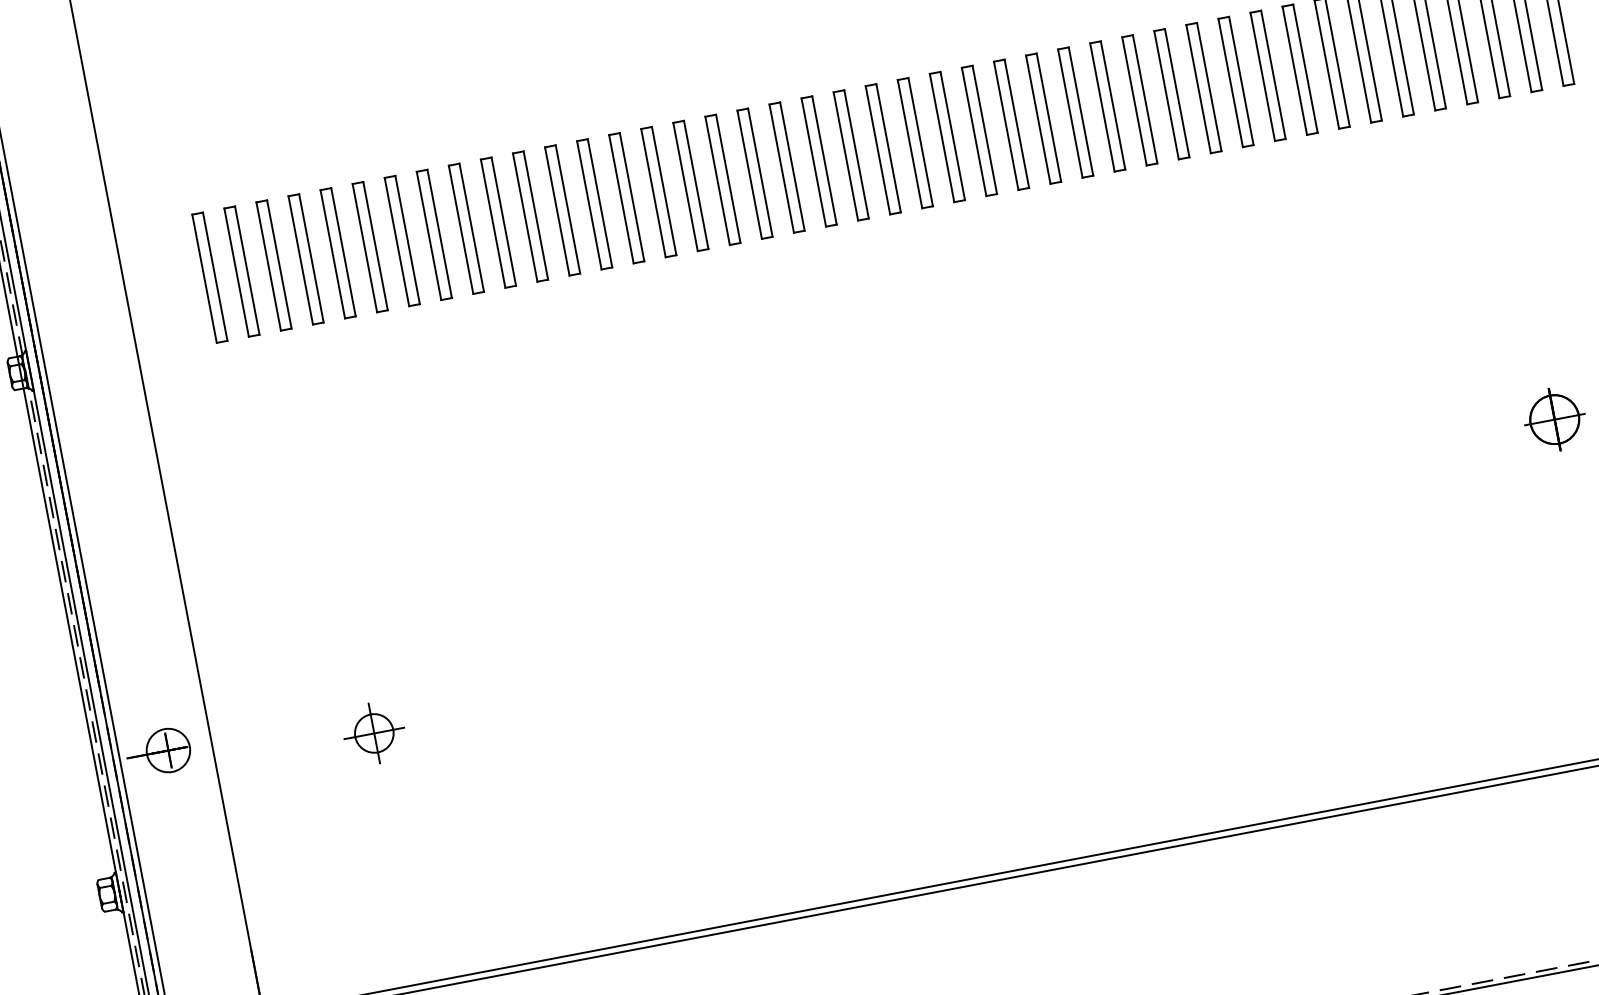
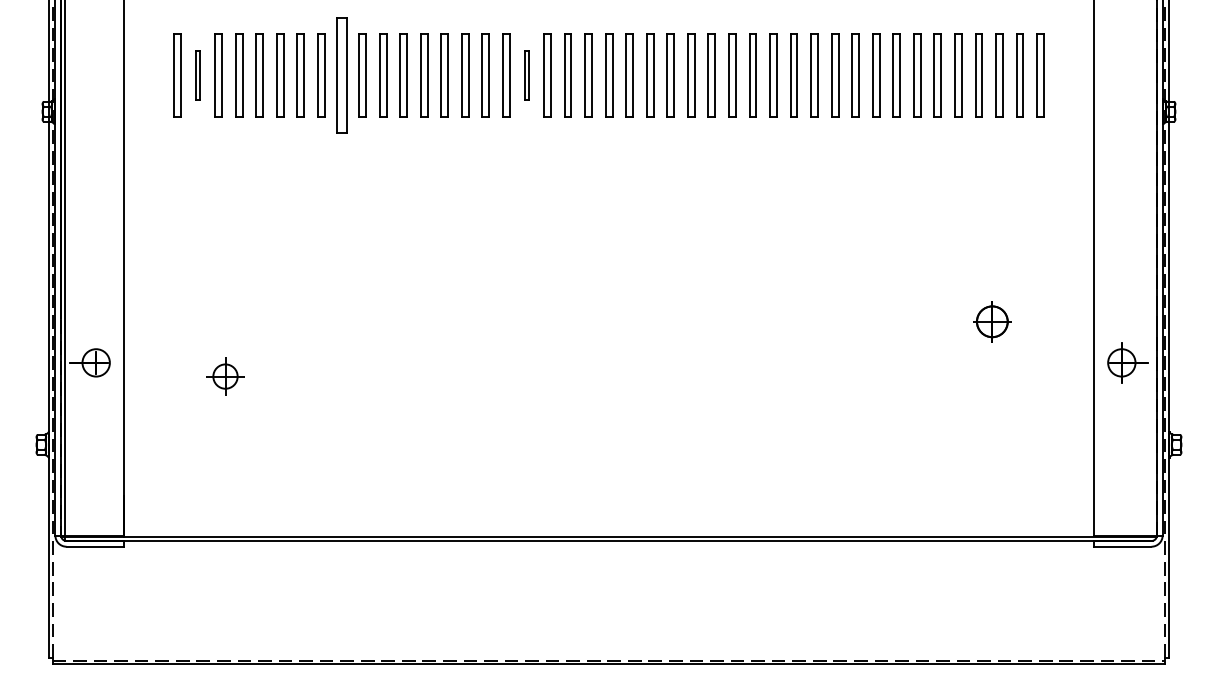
part: (754, 173) -> (526, 75), size x0.6
part: (465, 229) -> (341, 75), size x1.4
part: (242, 271) -> (198, 75), size x0.6

